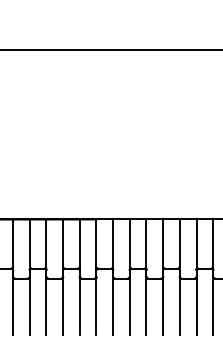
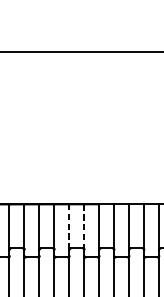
line: (63, 244) -> (69, 226), solid -> dashed
line: (79, 245) -> (84, 227), solid -> dashed

